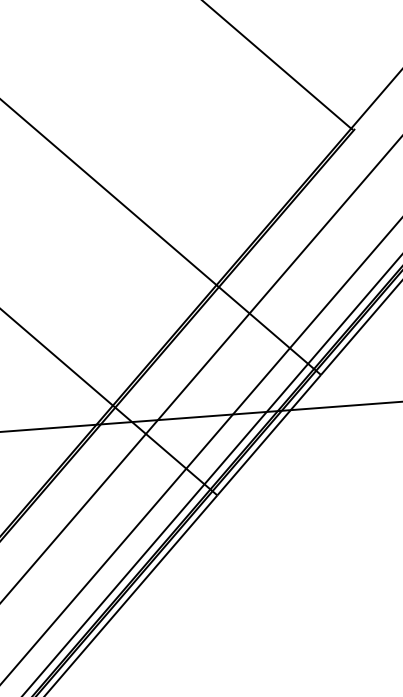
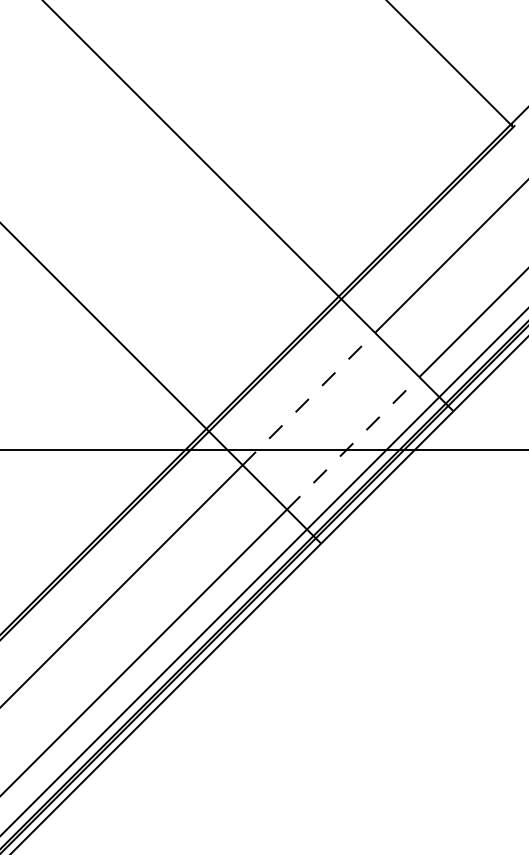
line: (197, 374) -> (308, 399), solid -> dashed
line: (238, 408) -> (353, 443), solid -> dashed

